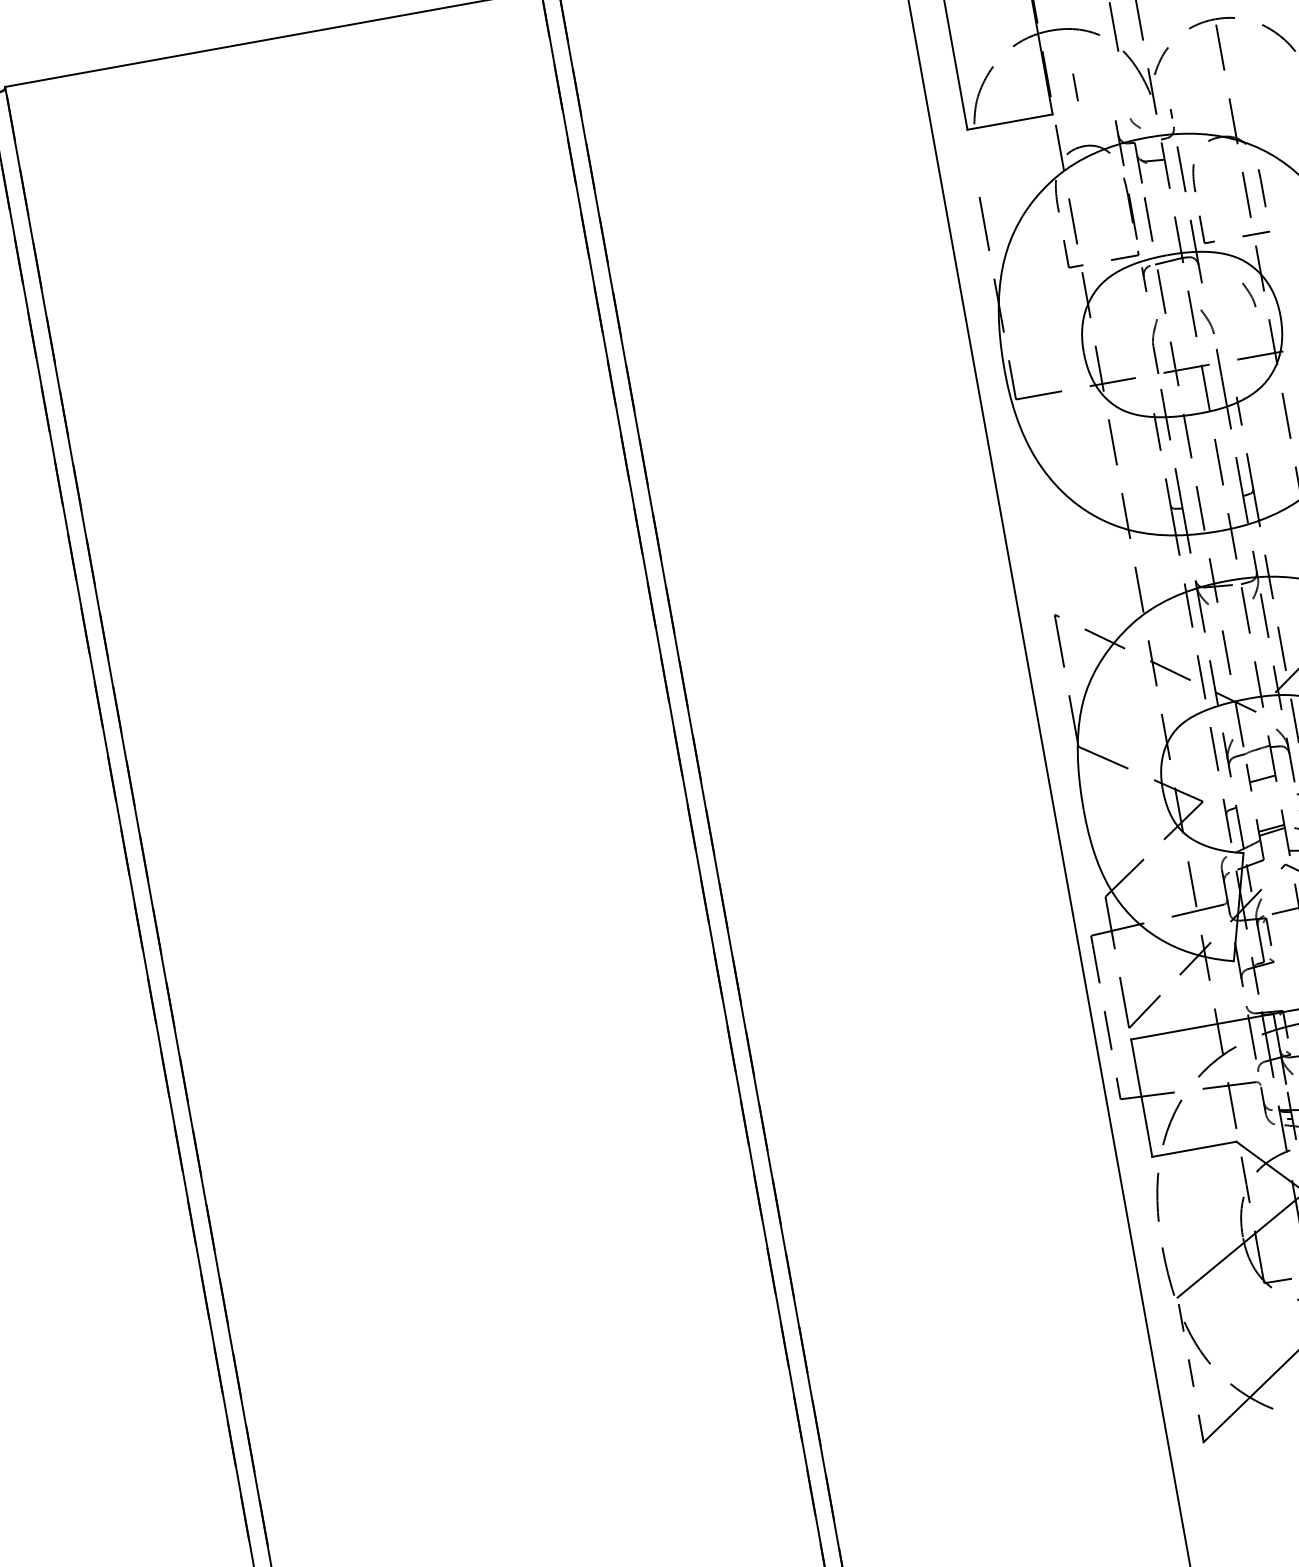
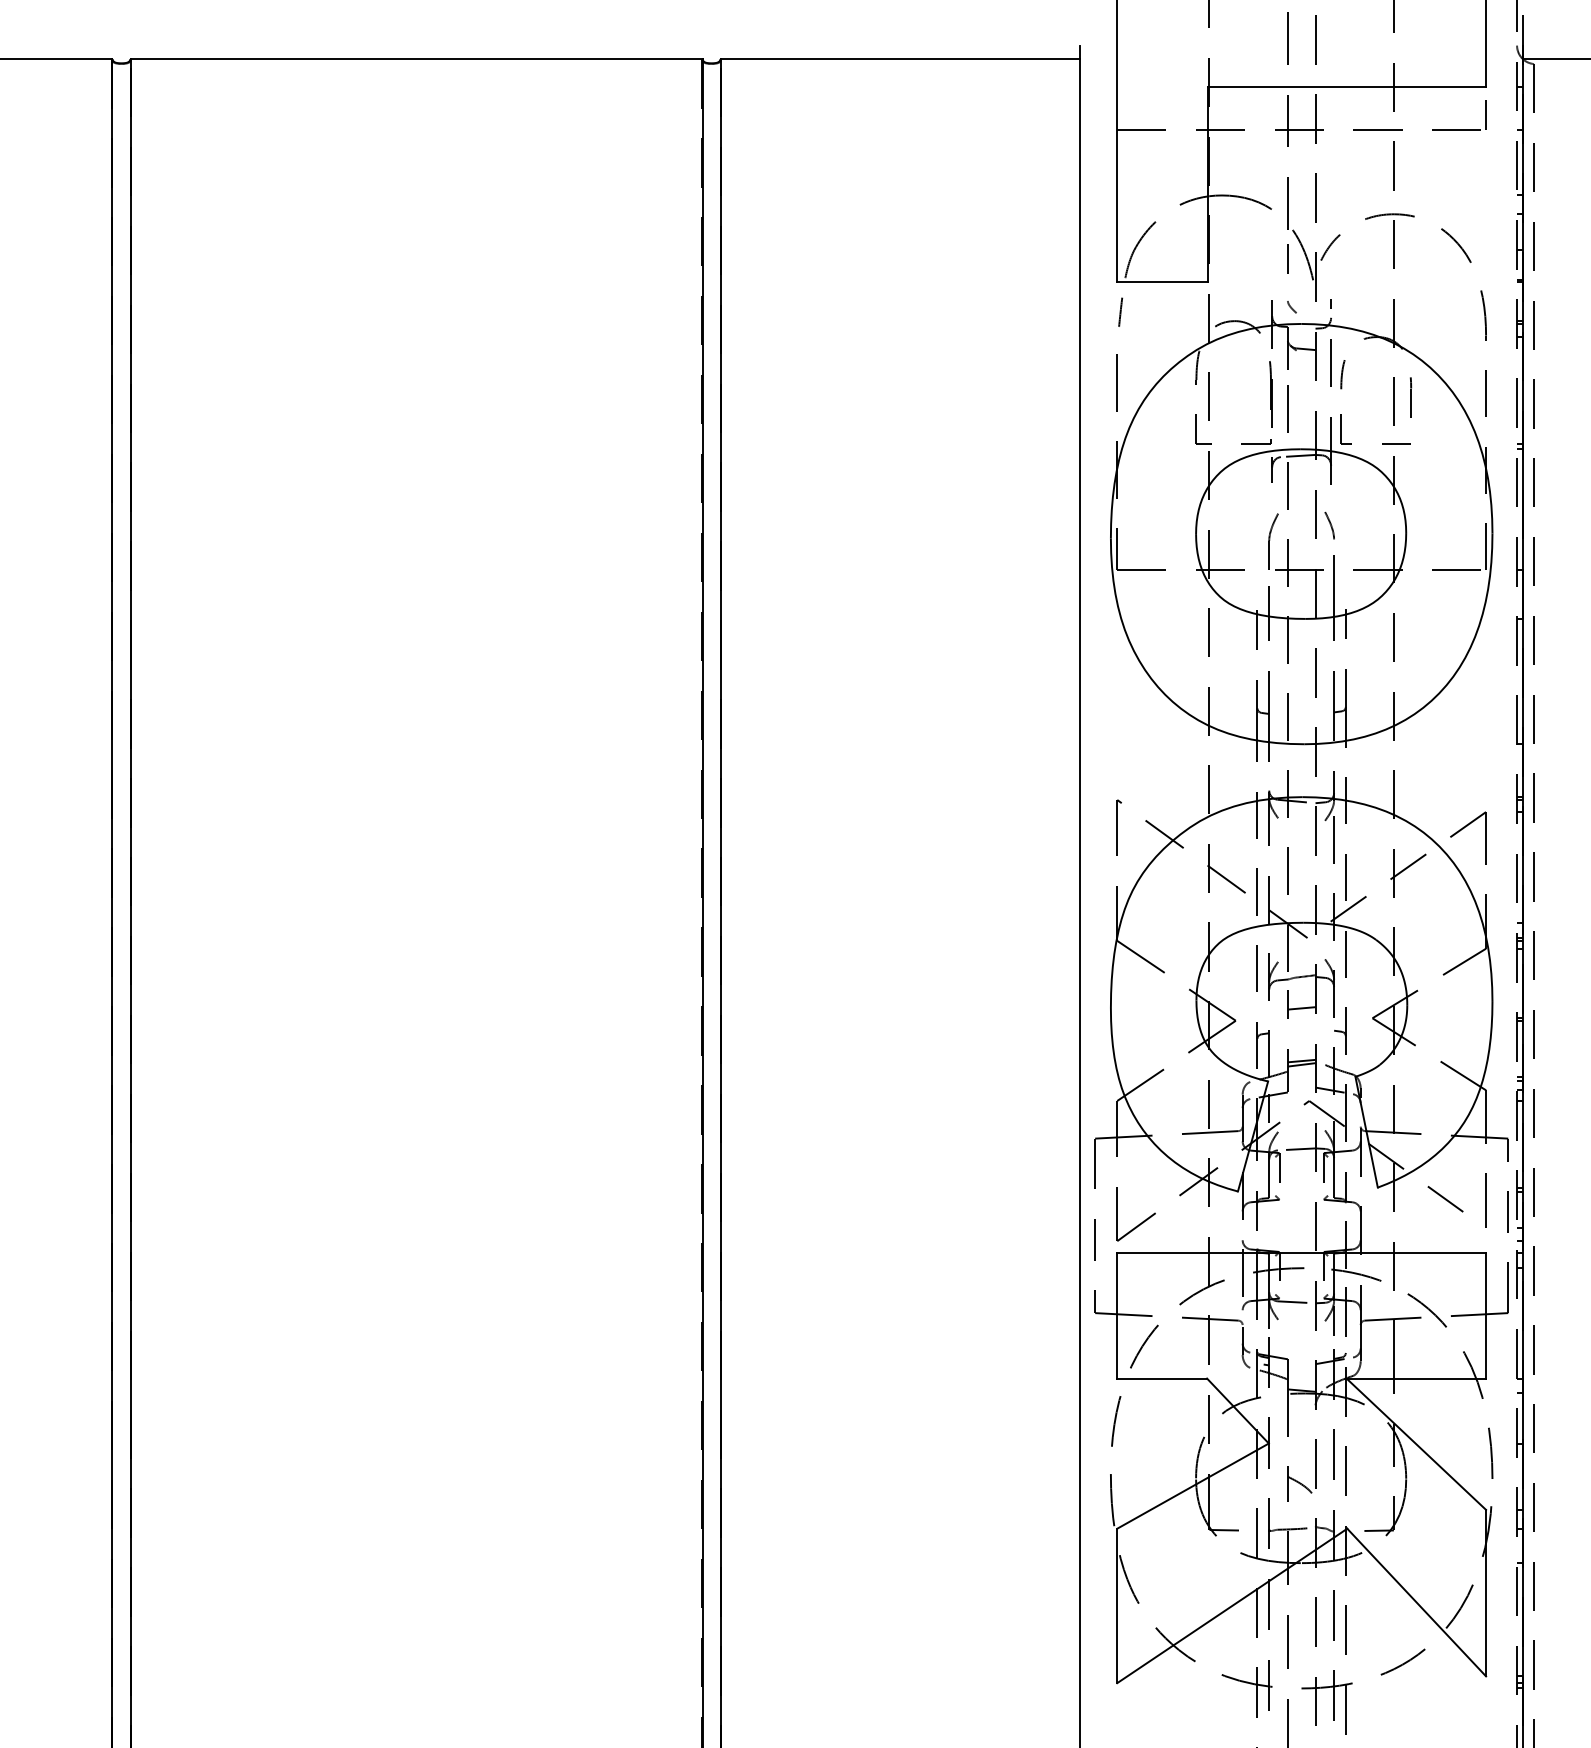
line: (1075, 87) -> (1287, 258), moved
line: (975, 156) -> (1120, 311), added
curve: (1248, 293) -> (1377, 504), removed
line: (1190, 1369) -> (1117, 1605), dashed -> solid

